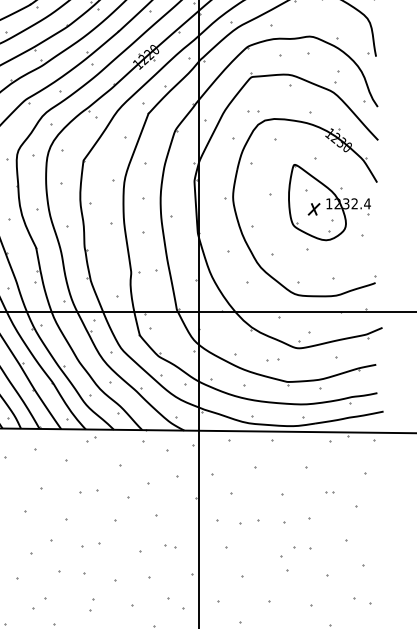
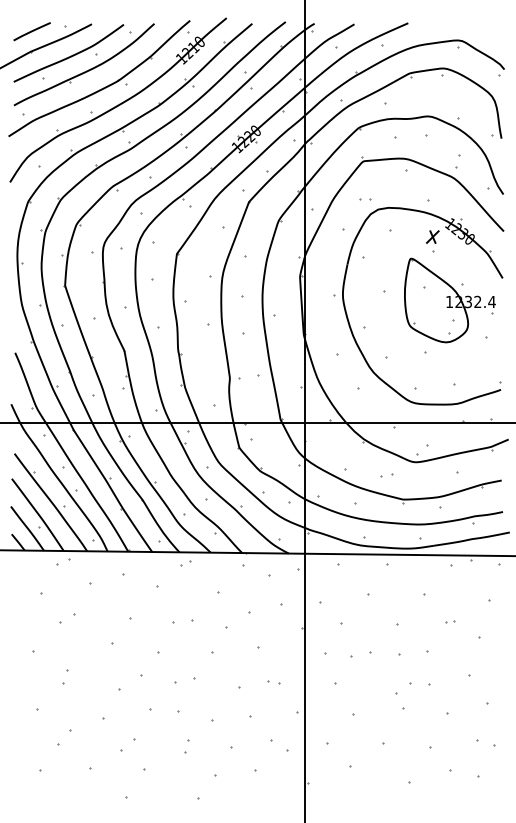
part: (313, 208) -> (432, 236), moved

